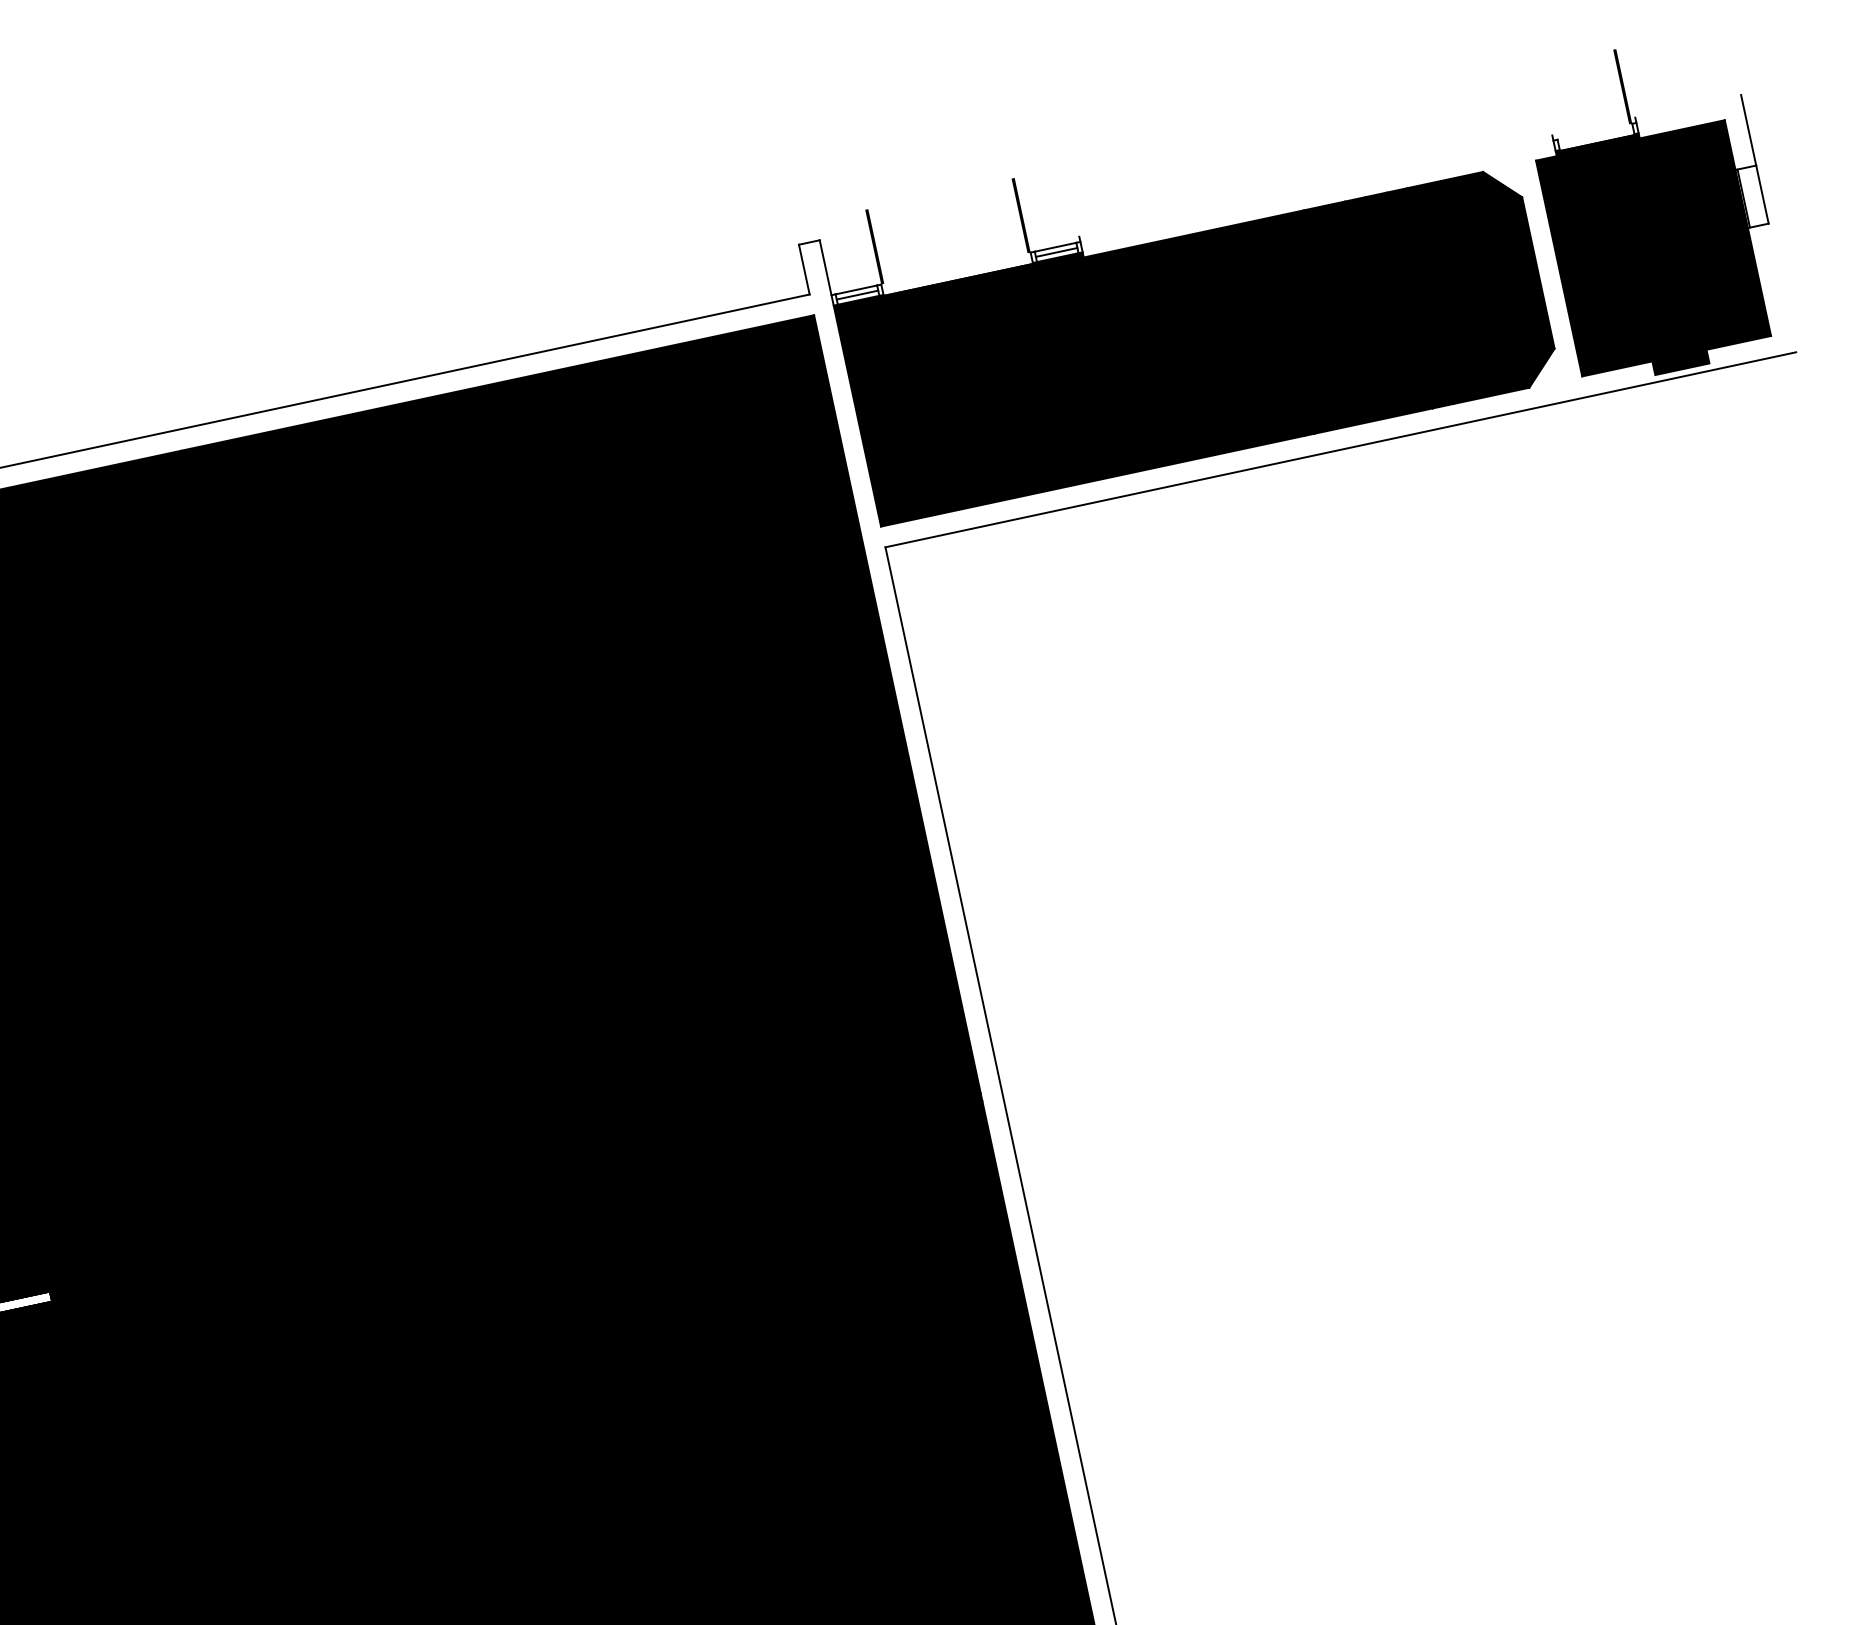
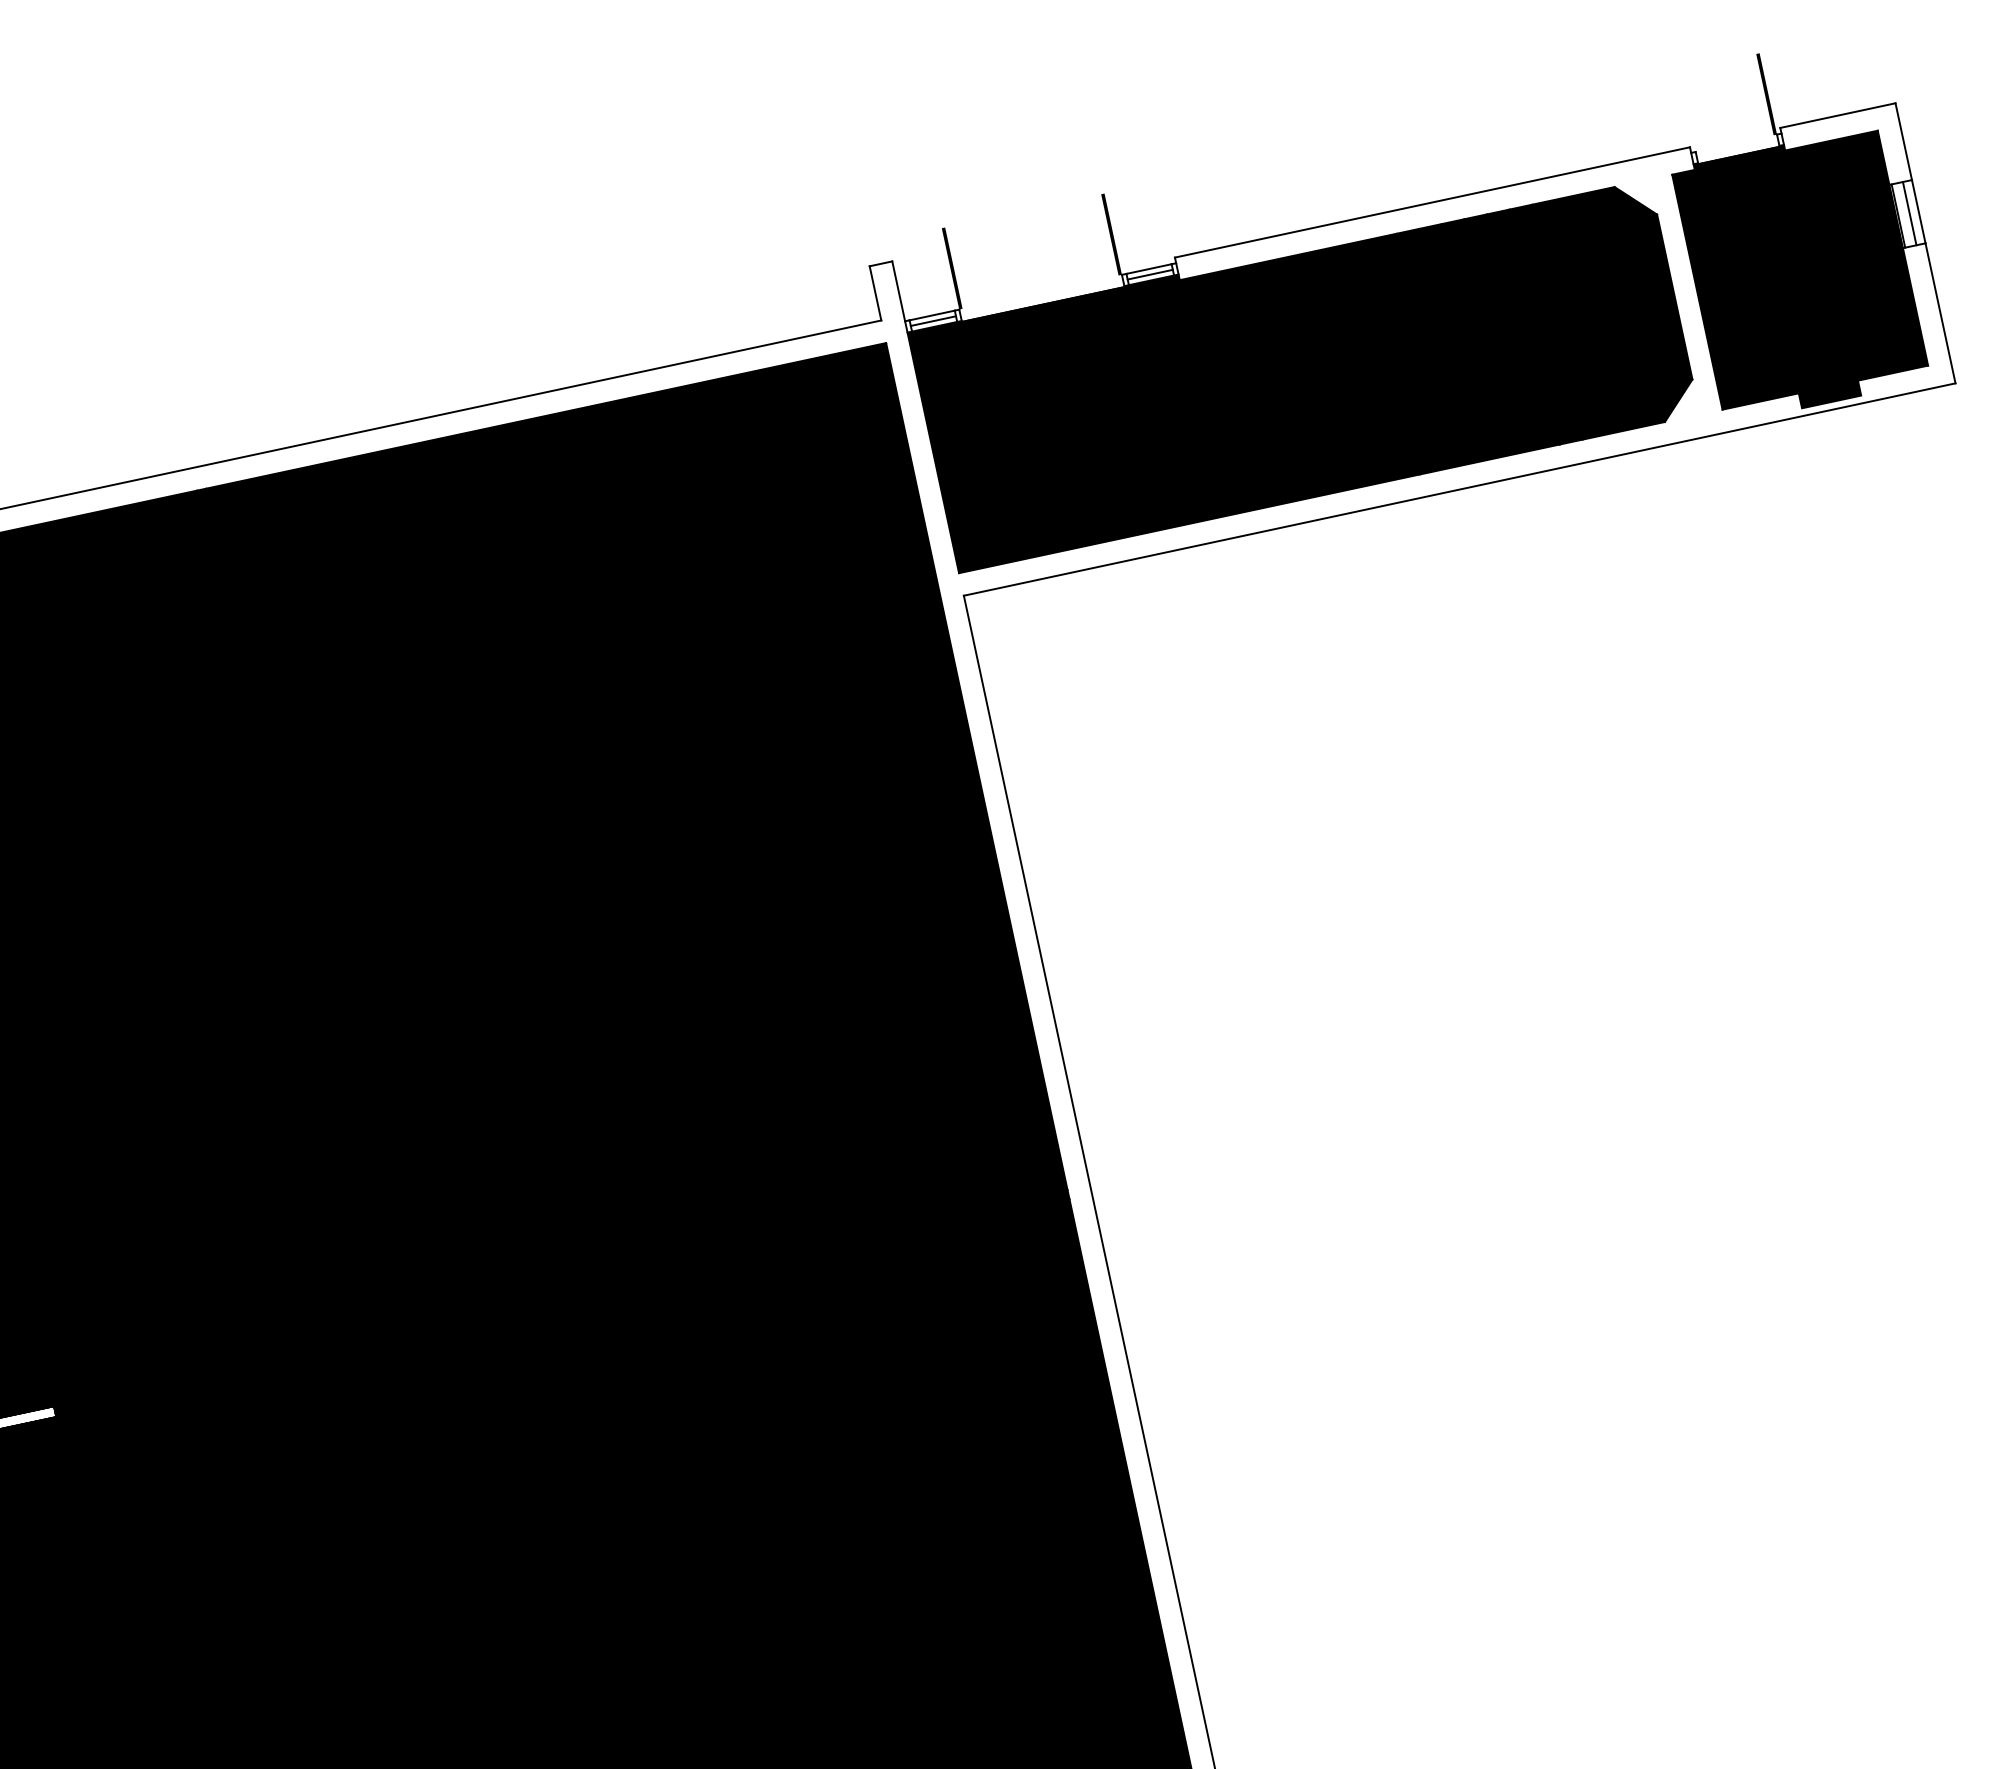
line: (1687, 106) -> (1837, 115), added
line: (1314, 186) -> (1431, 202), added
line: (1753, 196) -> (1909, 213), added
line: (1782, 288) -> (1940, 313), added

